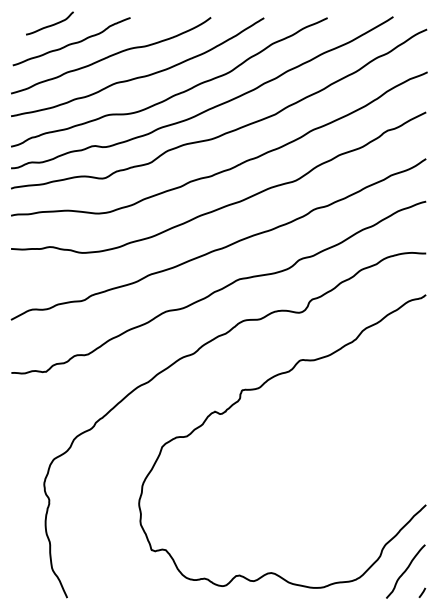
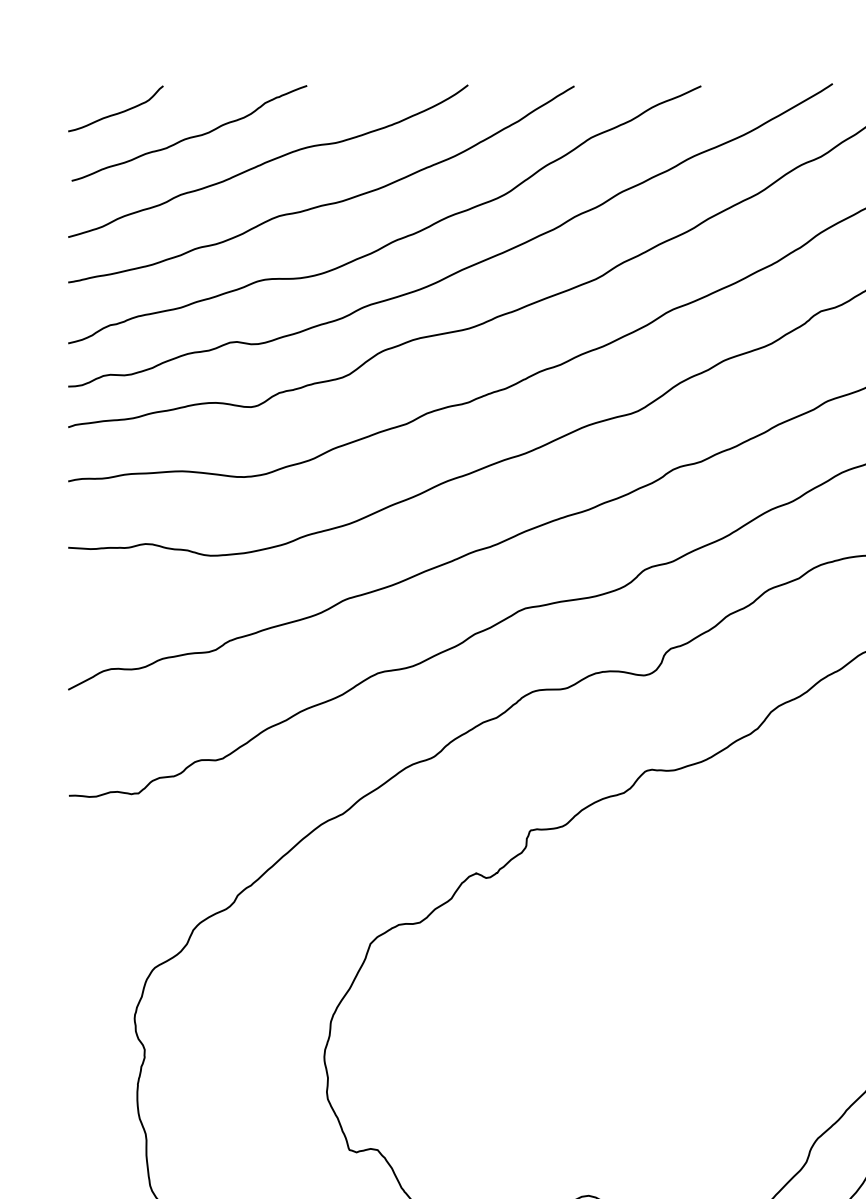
curve: (49, 25) -> (115, 113), moved

